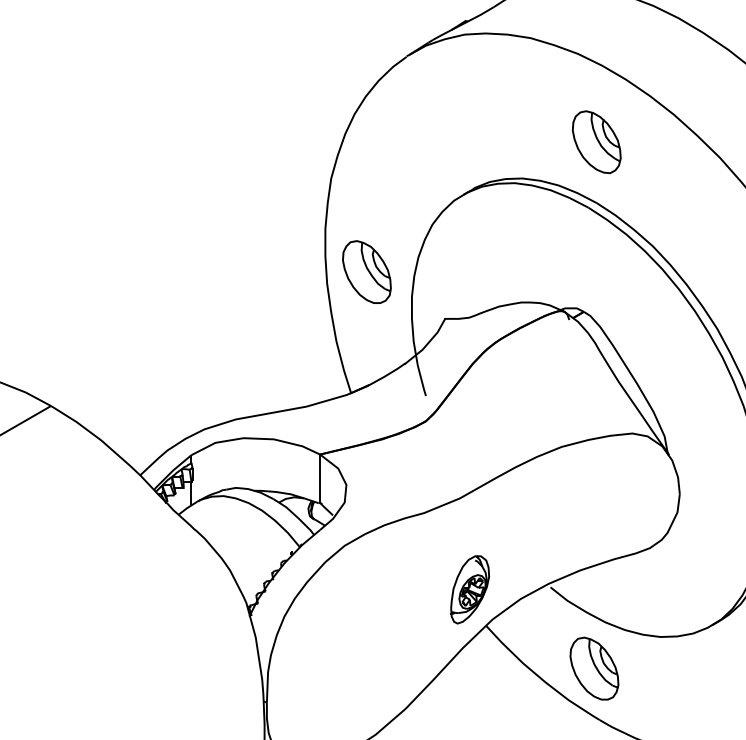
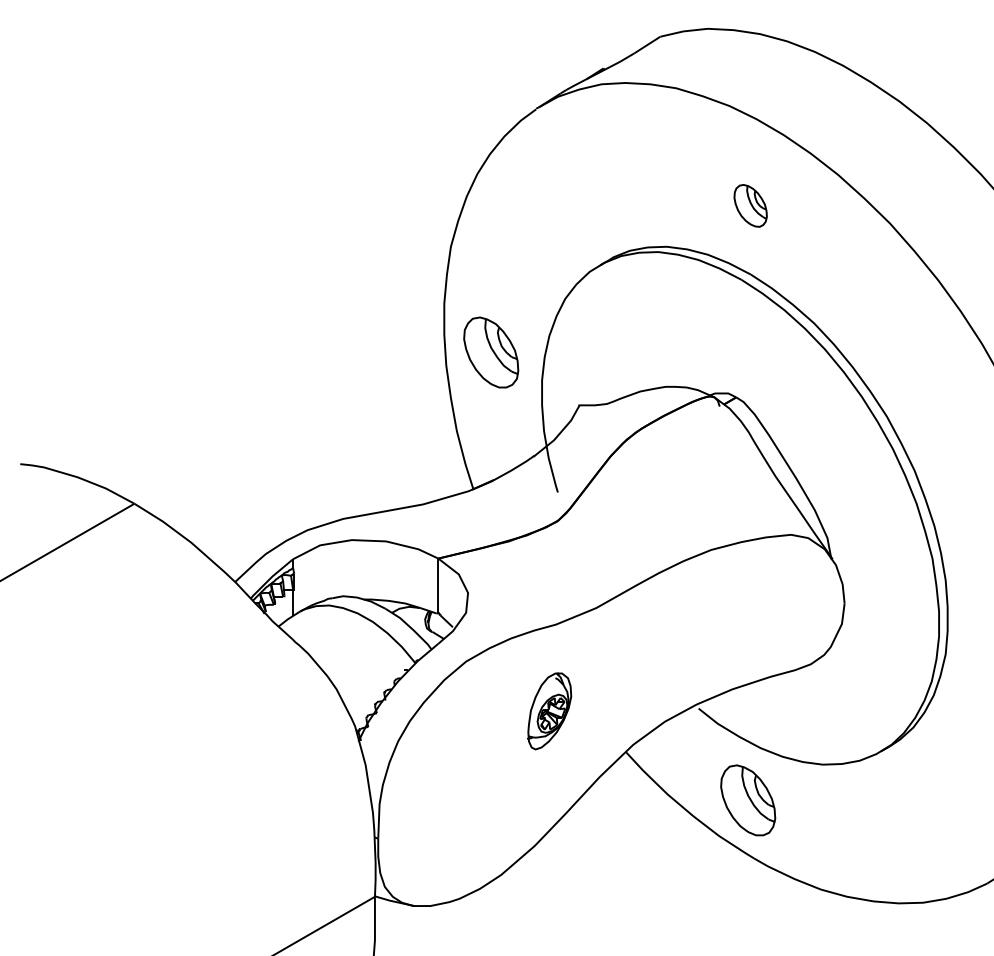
part: (596, 141) -> (750, 205), size x0.6
part: (469, 589) -> (549, 711), moved

